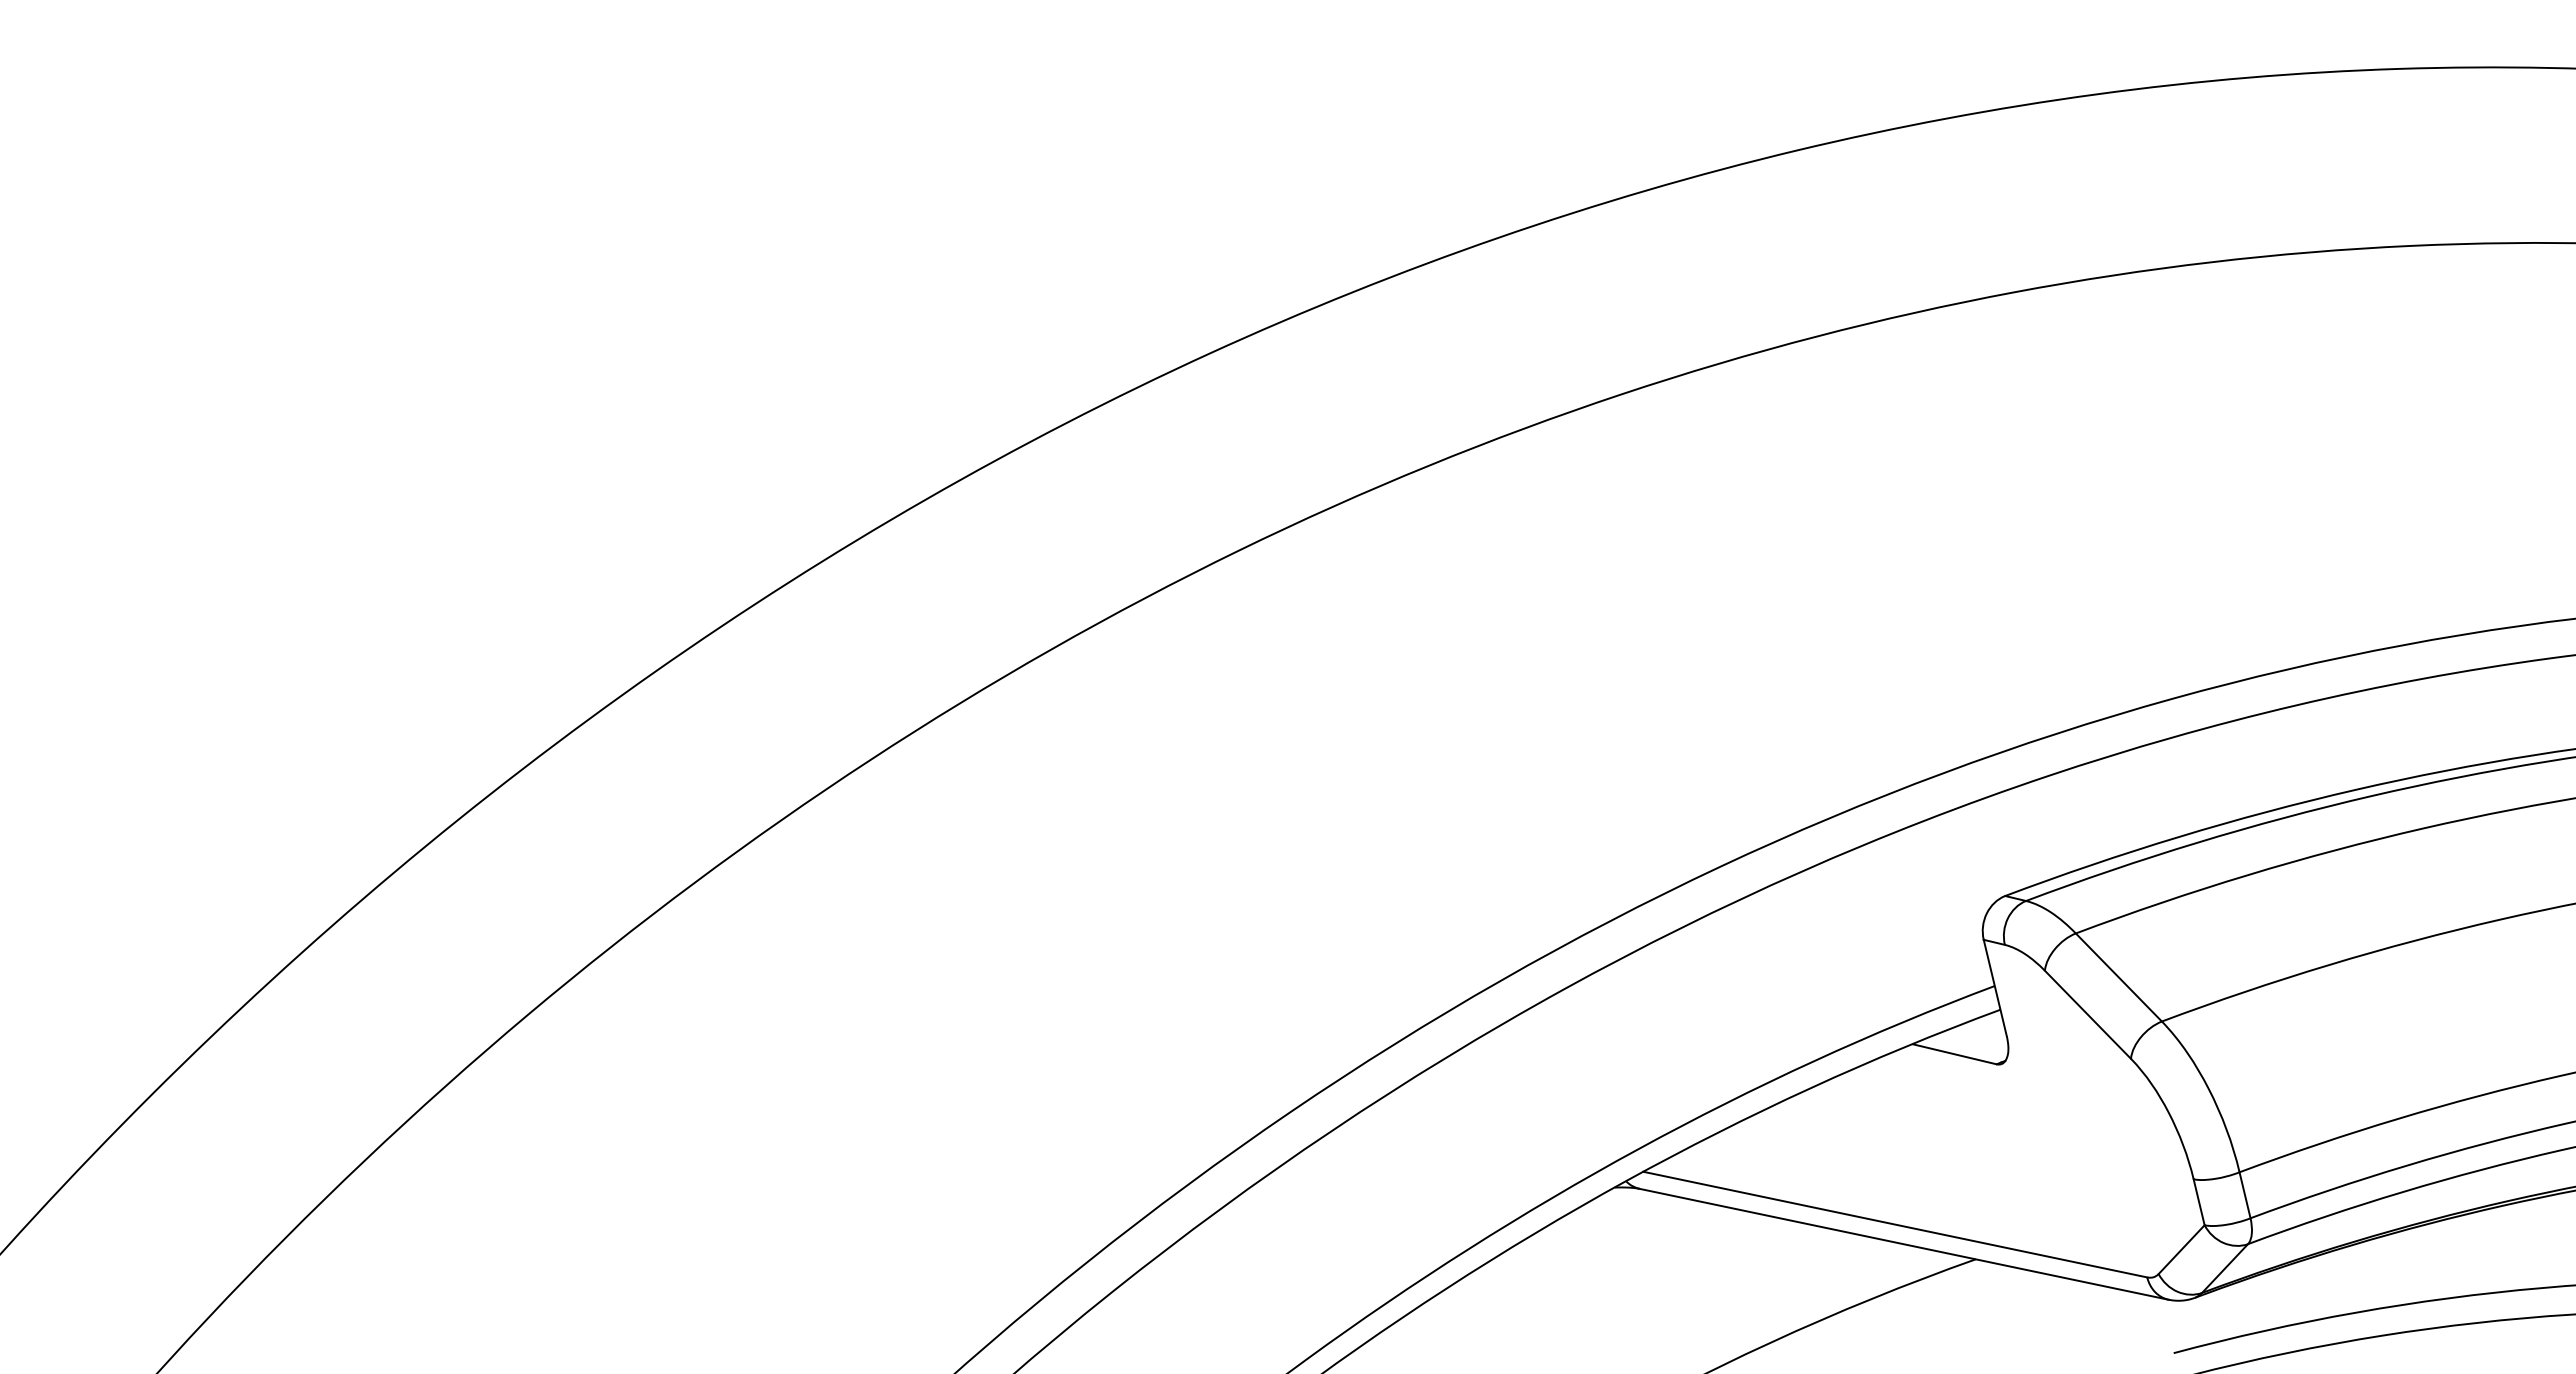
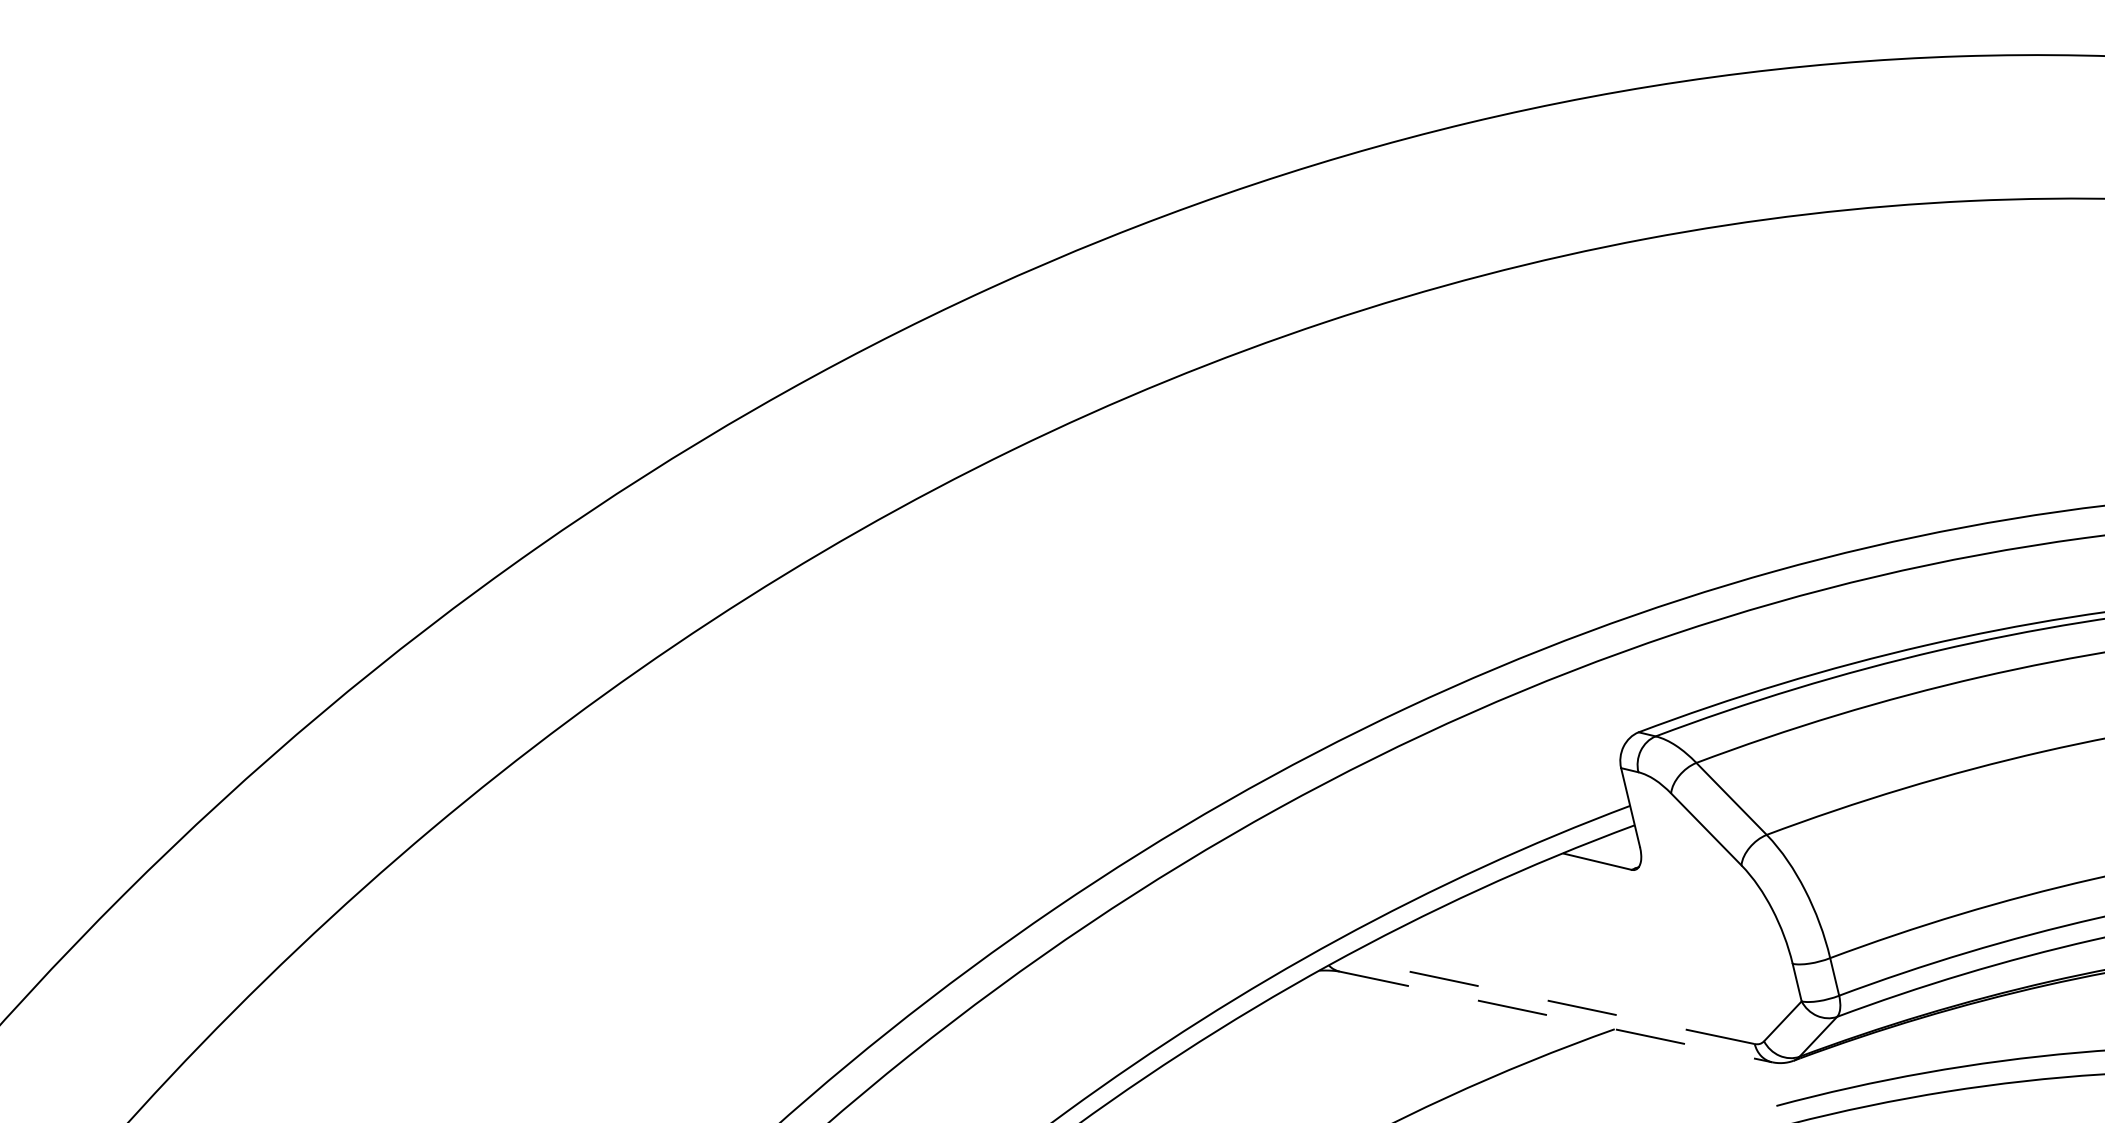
line: (1894, 1224) -> (1548, 1000), solid -> dashed
line: (1904, 1244) -> (1556, 1017), solid -> dashed

